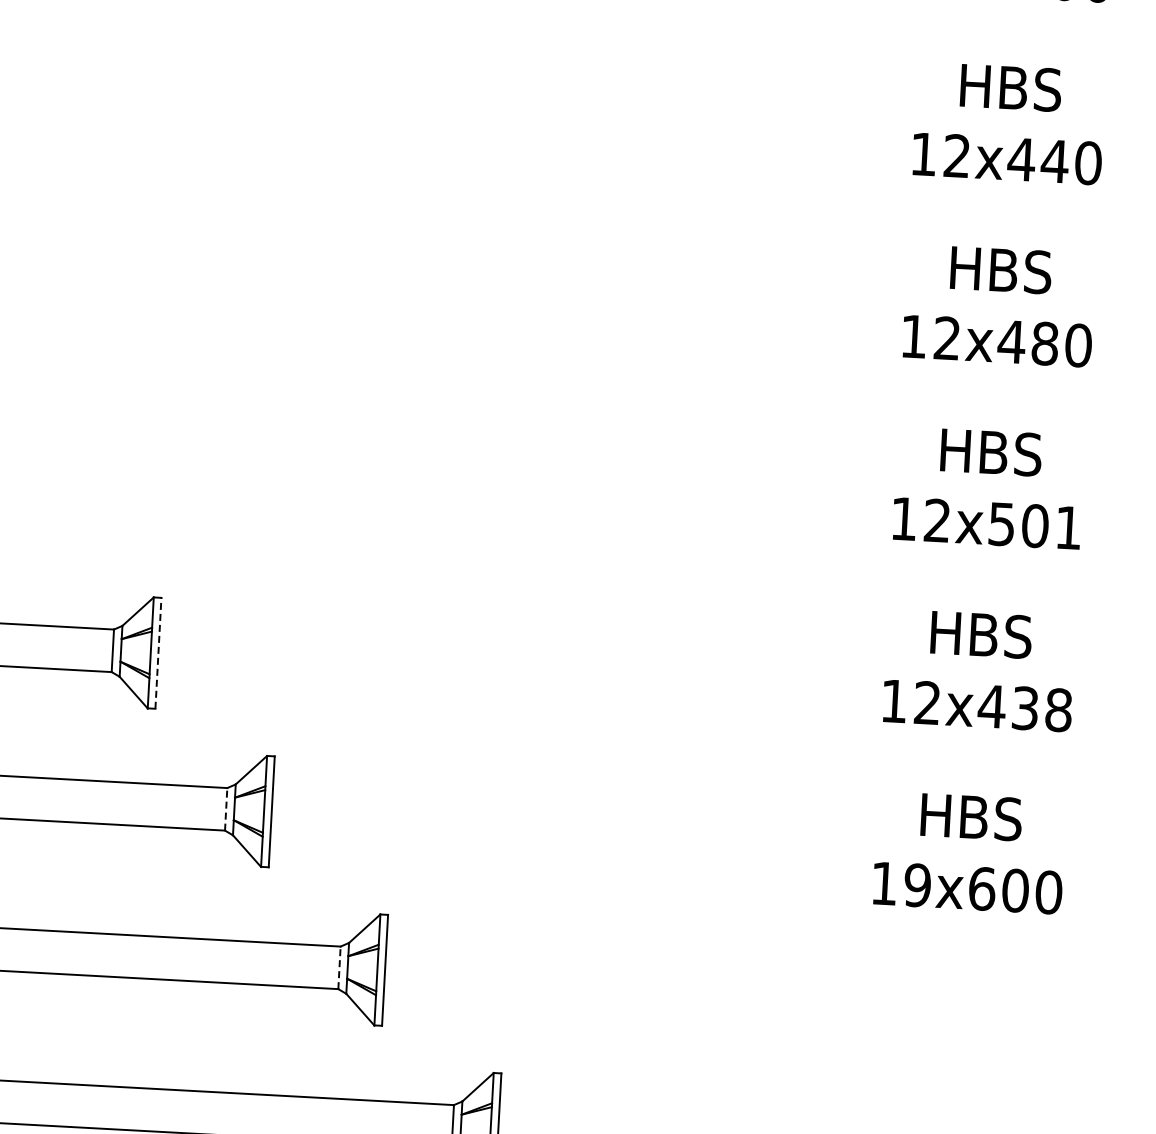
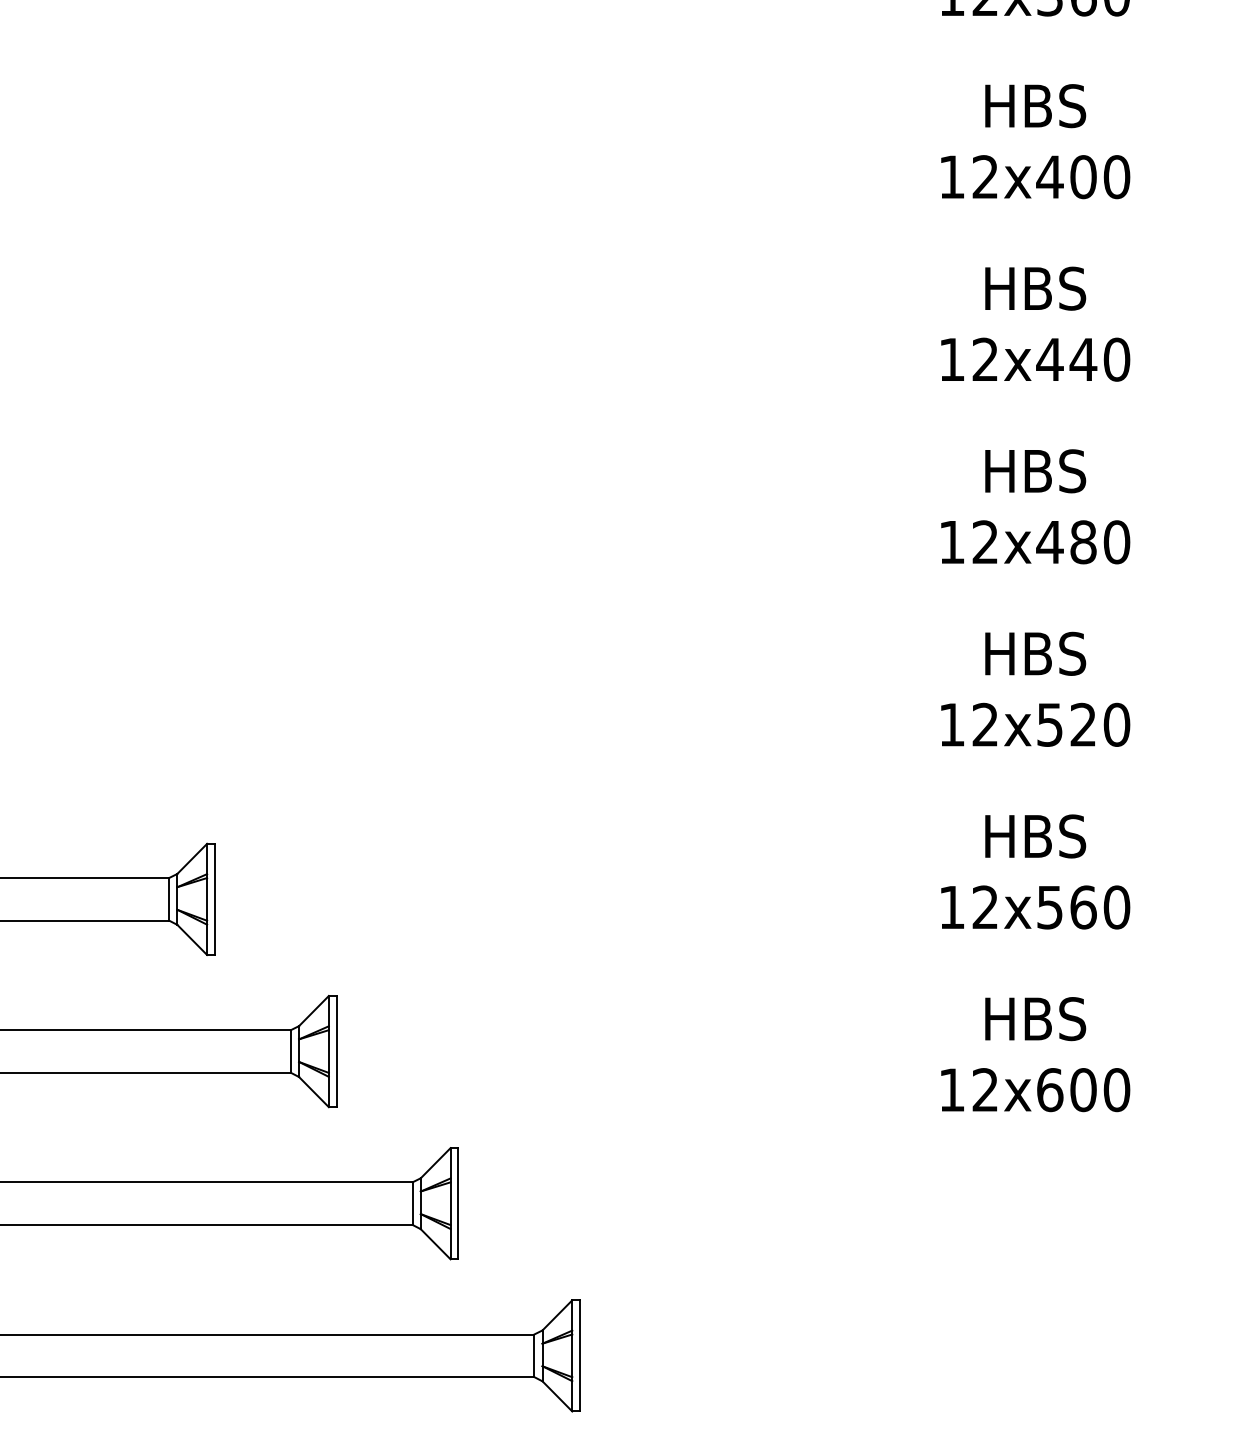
text: (1052, 526) -> (1100, 724), 12x501 -> 12x520
line: (158, 653) -> (214, 899), dashed -> solid
text: (1025, 708) -> (1083, 907), 12x438 -> 12x560
line: (225, 808) -> (290, 1050), dashed -> solid
text: (917, 885) -> (985, 1090), 19x600 -> 12x600
line: (339, 967) -> (412, 1203), dashed -> solid

